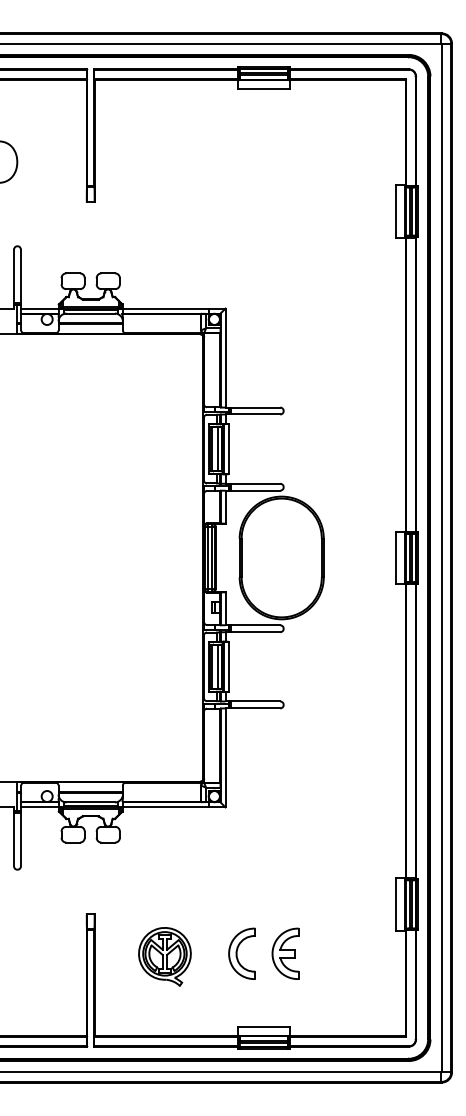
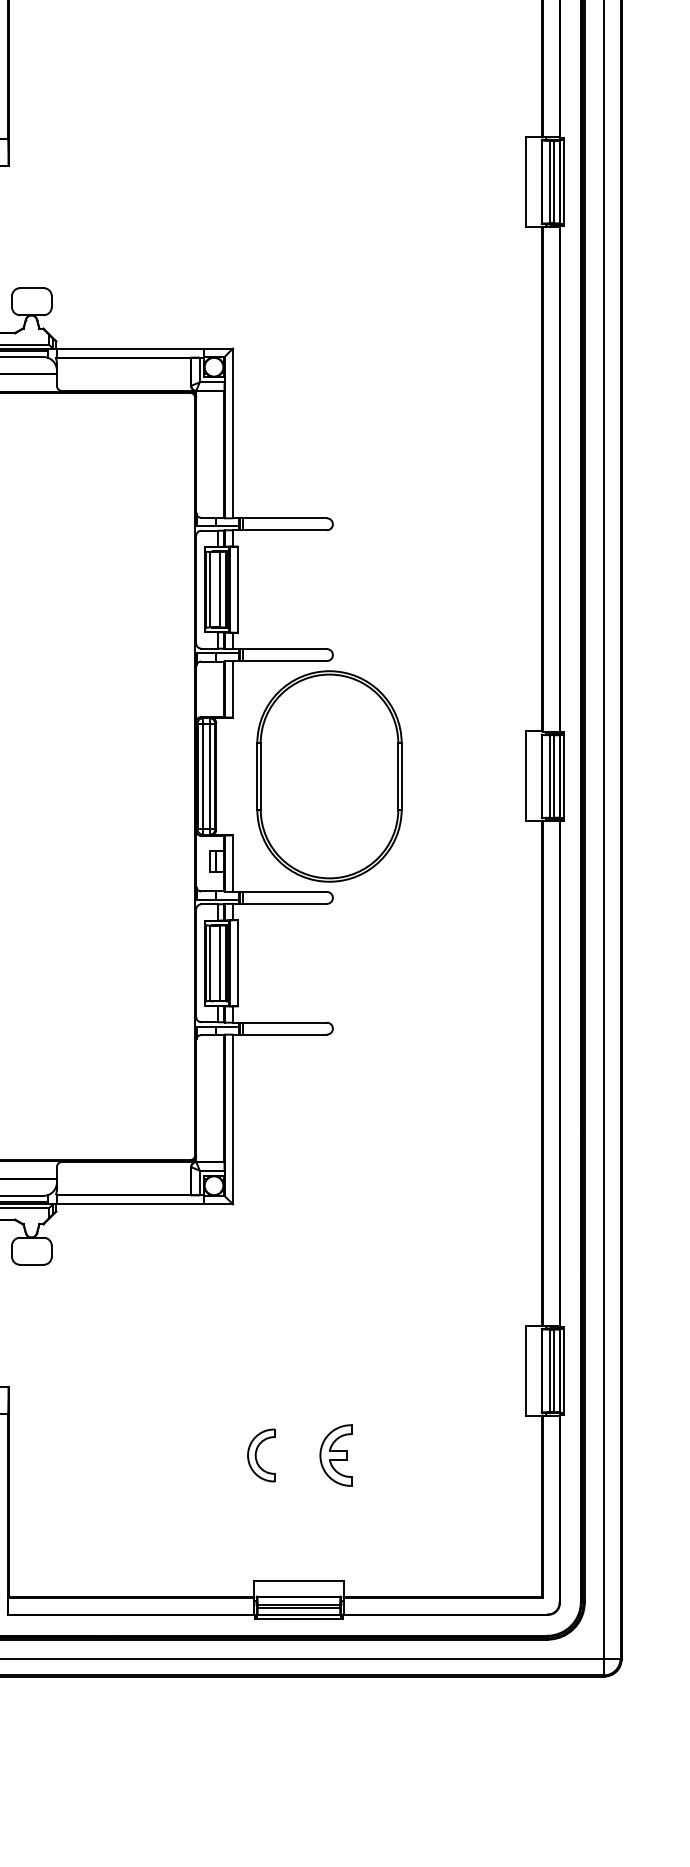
part: (241, 953) -> (260, 1455), size x0.6
part: (285, 953) -> (335, 1455), size x0.7
part: (164, 956) -> (128, 1460), removed

